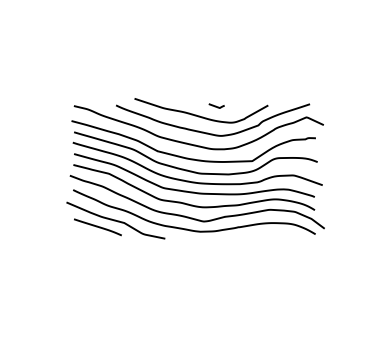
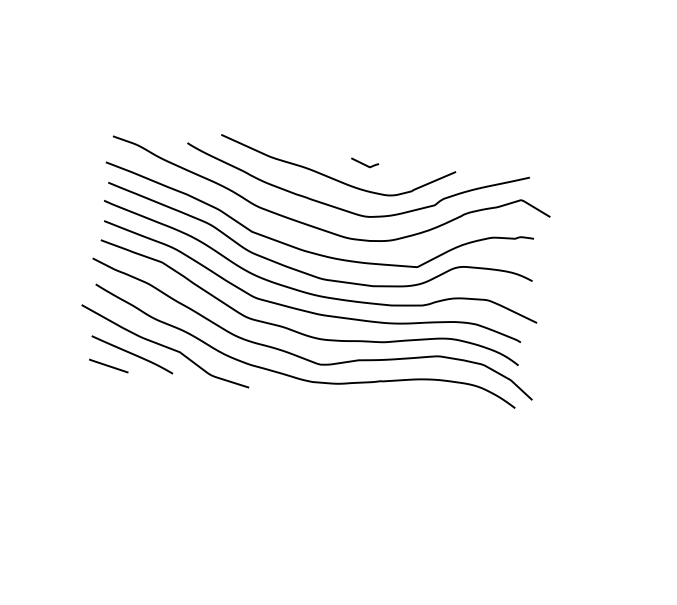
line: (85, 234) -> (109, 365), added

